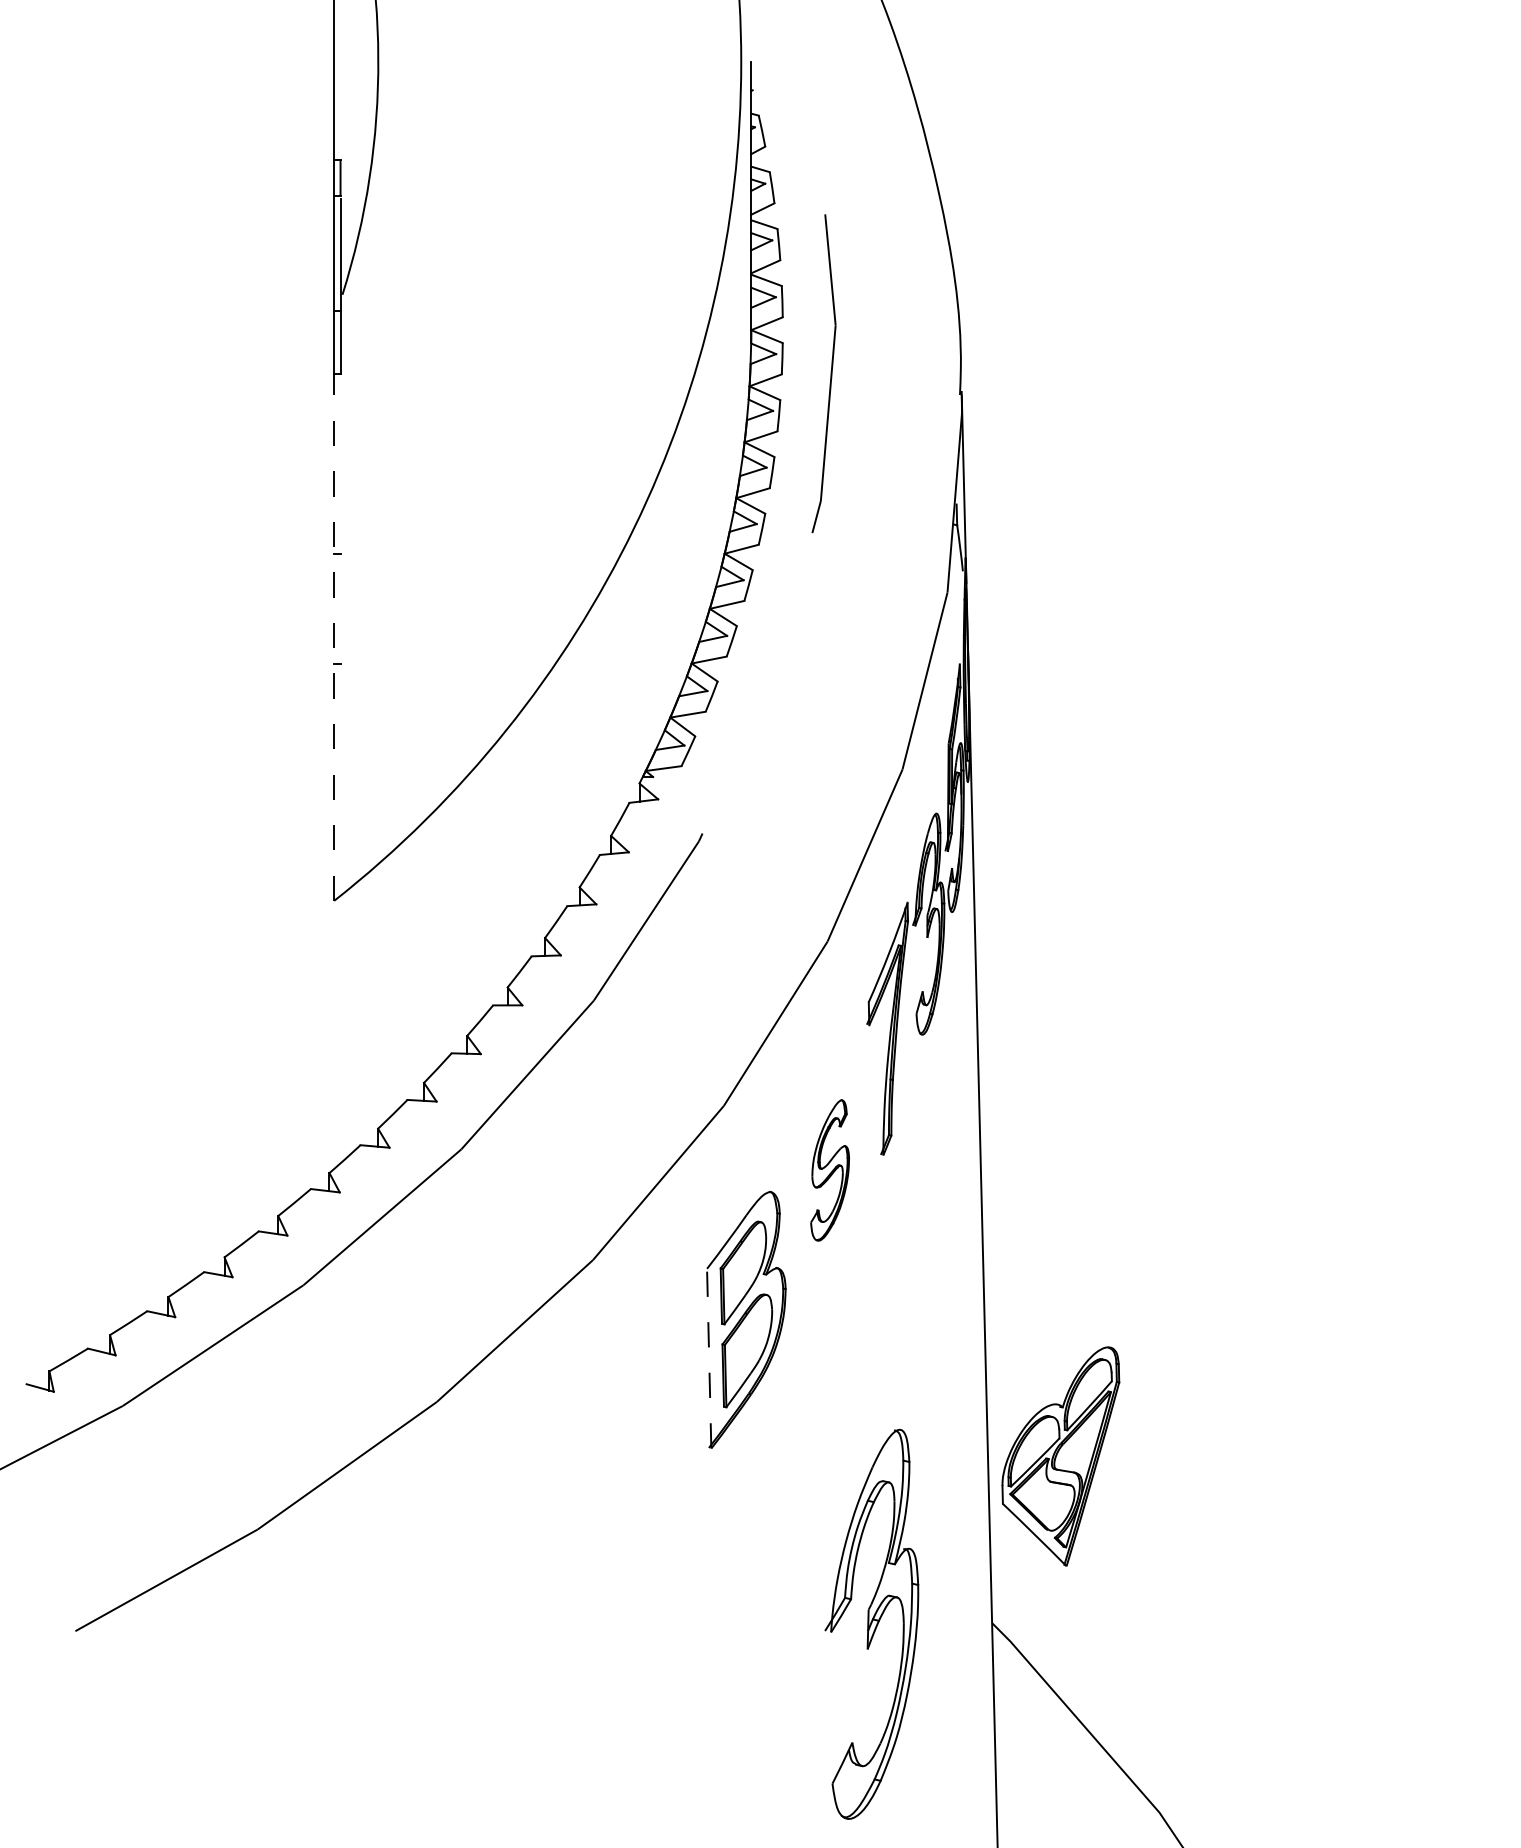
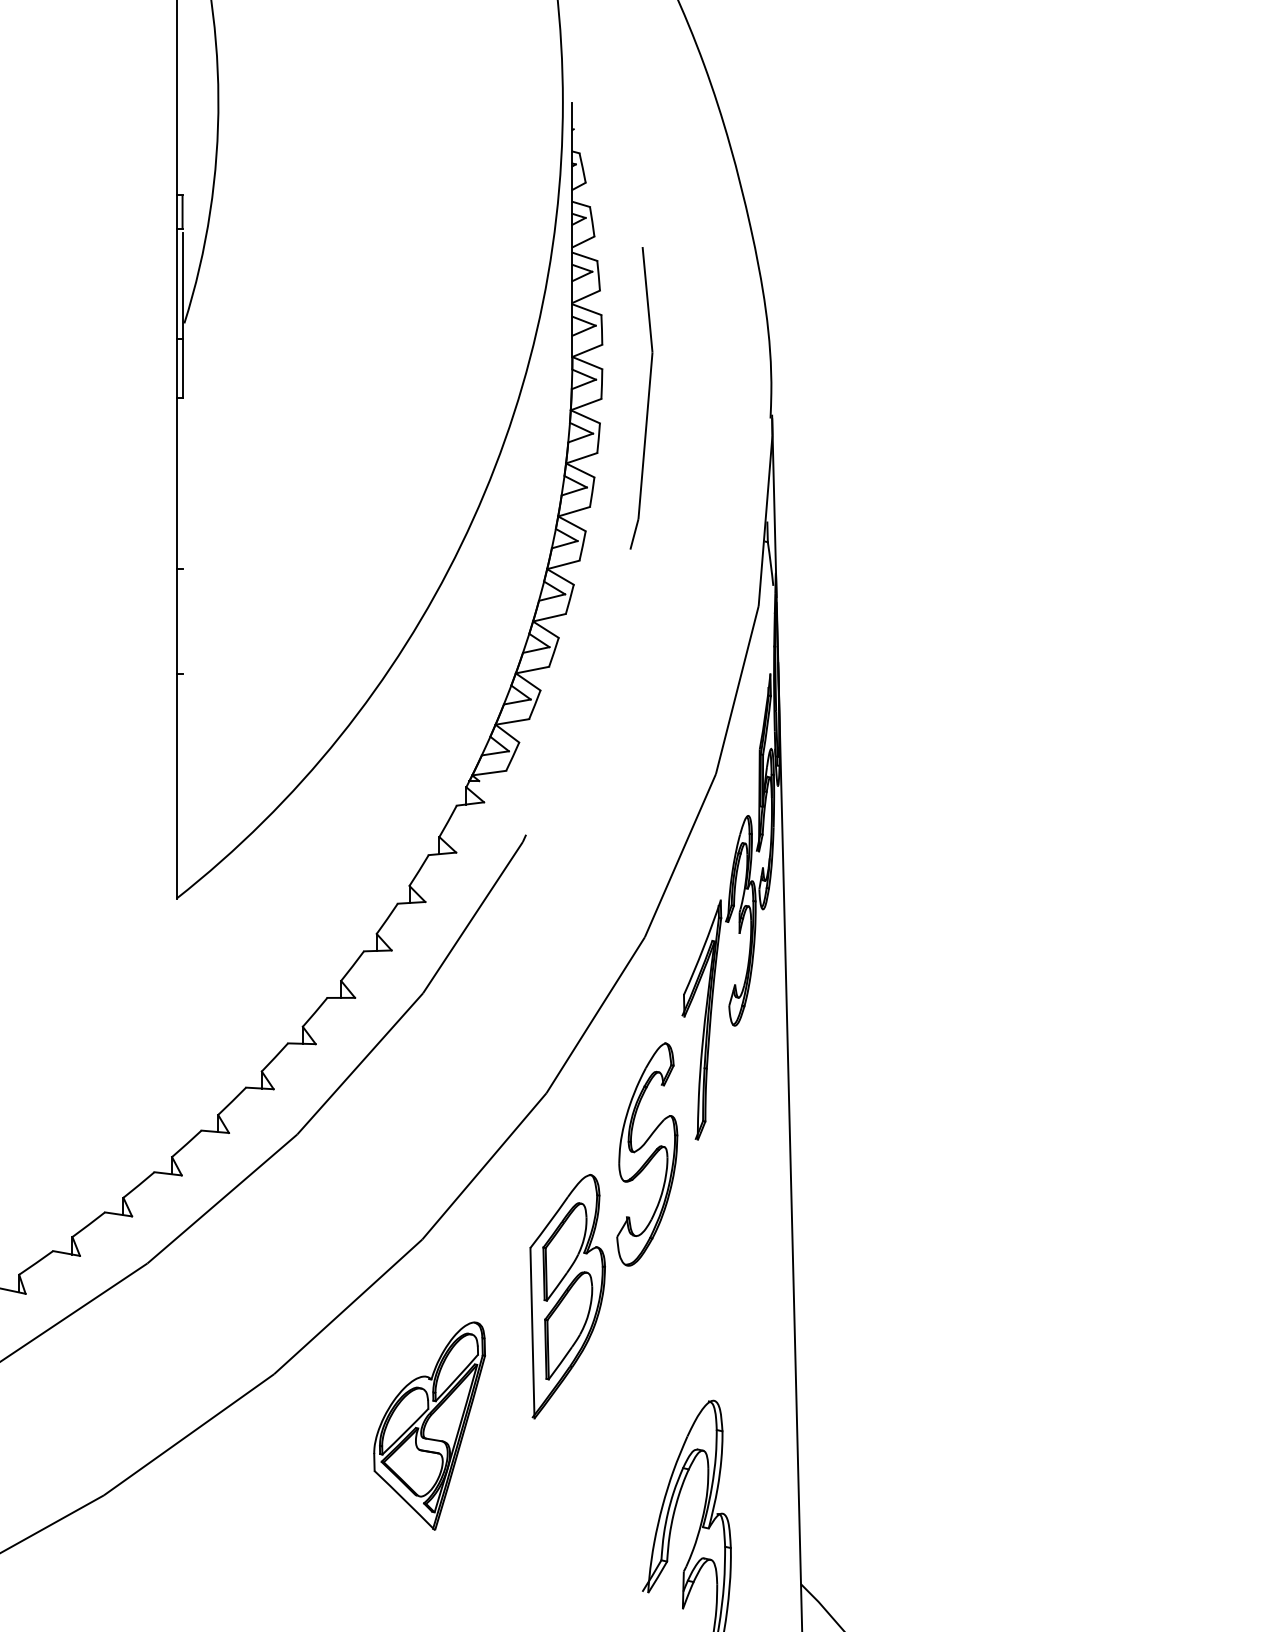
line: (334, 637) -> (176, 648), dashed -> solid
part: (829, 1170) -> (646, 1154), size x1.67
line: (709, 1358) -> (532, 1333), dashed -> solid
part: (1060, 1456) -> (429, 1426), moved

